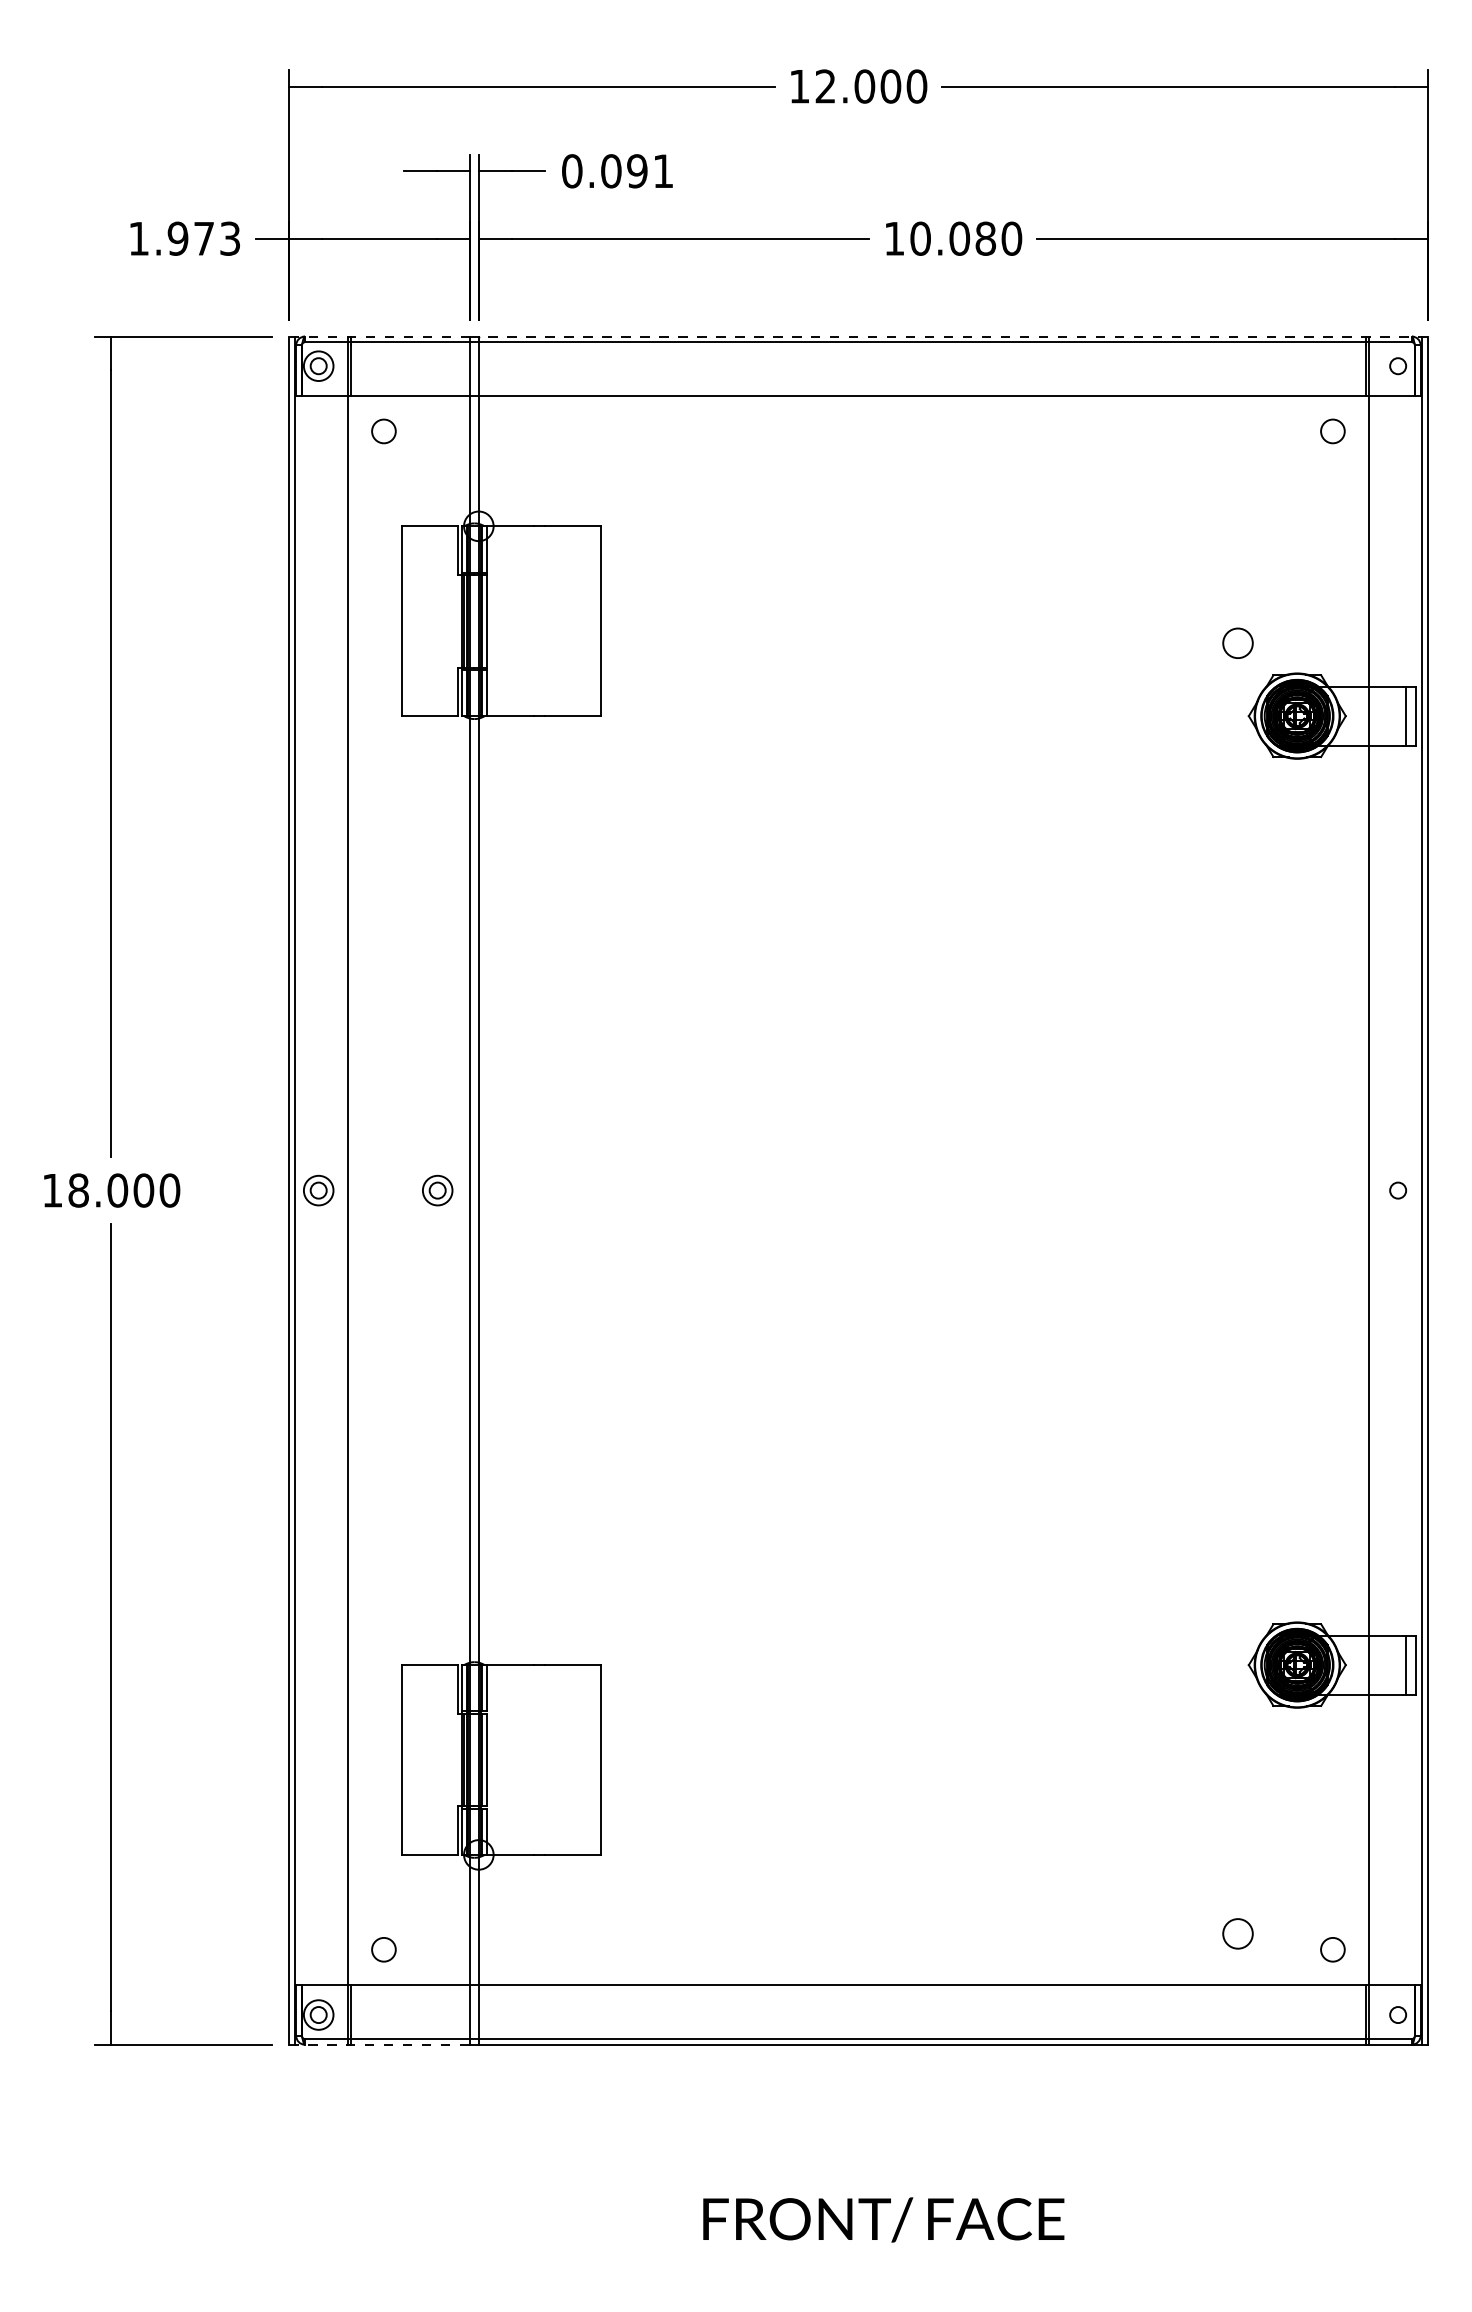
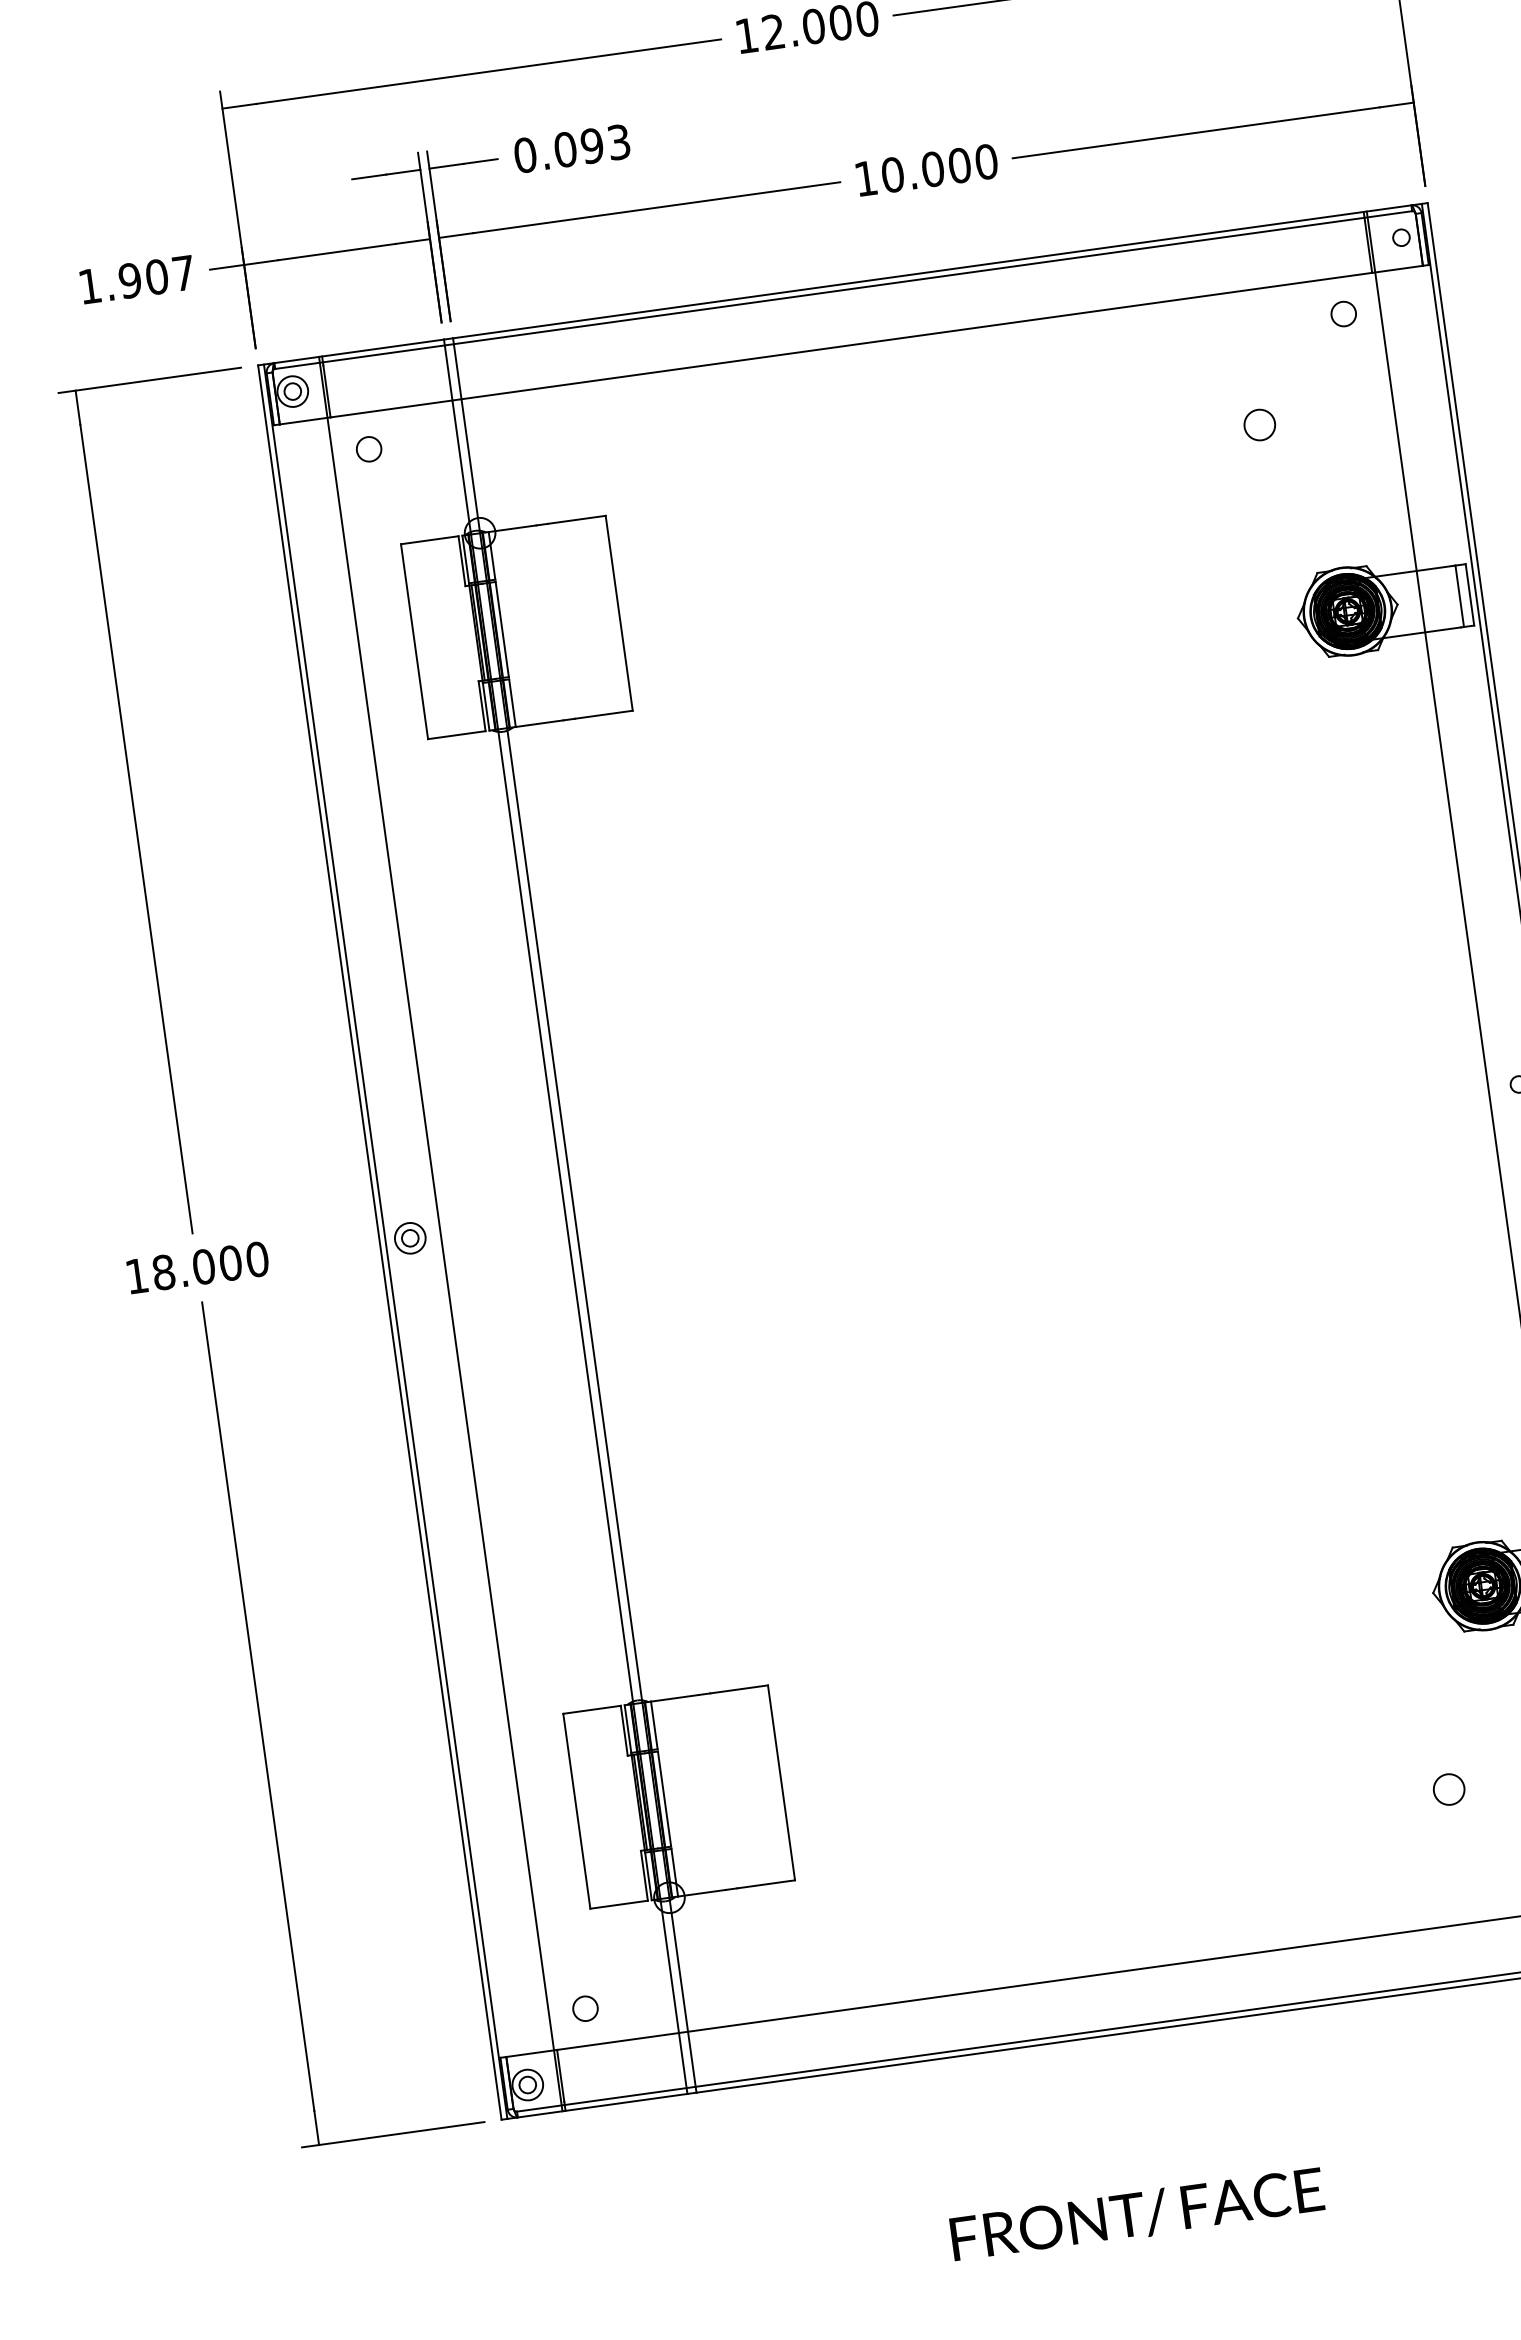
text: (663, 171) -> (619, 142), 0.091 -> 0.093
text: (216, 238) -> (169, 275), 1.973 -> 1.907
text: (985, 238) -> (959, 165), 10.080 -> 10.000
line: (379, 336) -> (351, 352), dashed -> solid
line: (952, 336) -> (939, 270), dashed -> solid
circle: (1237, 642) -> (1259, 424), moved
part: (437, 1190) -> (532, 1221), removed
circle: (1237, 1933) -> (1448, 1789), moved
line: (380, 2044) -> (595, 2106), dashed -> solid

